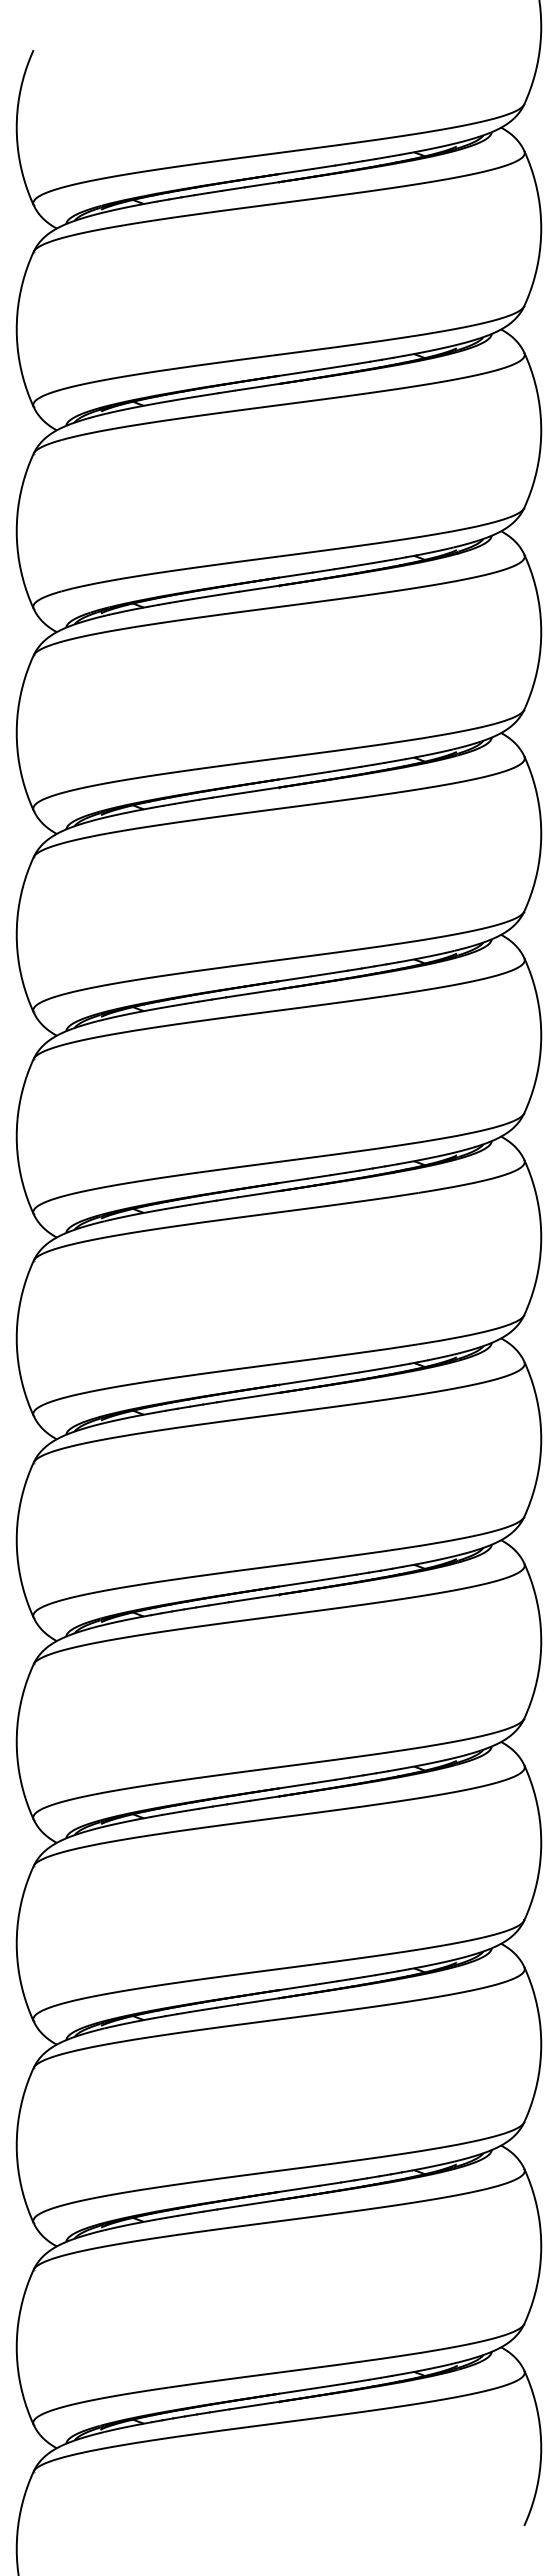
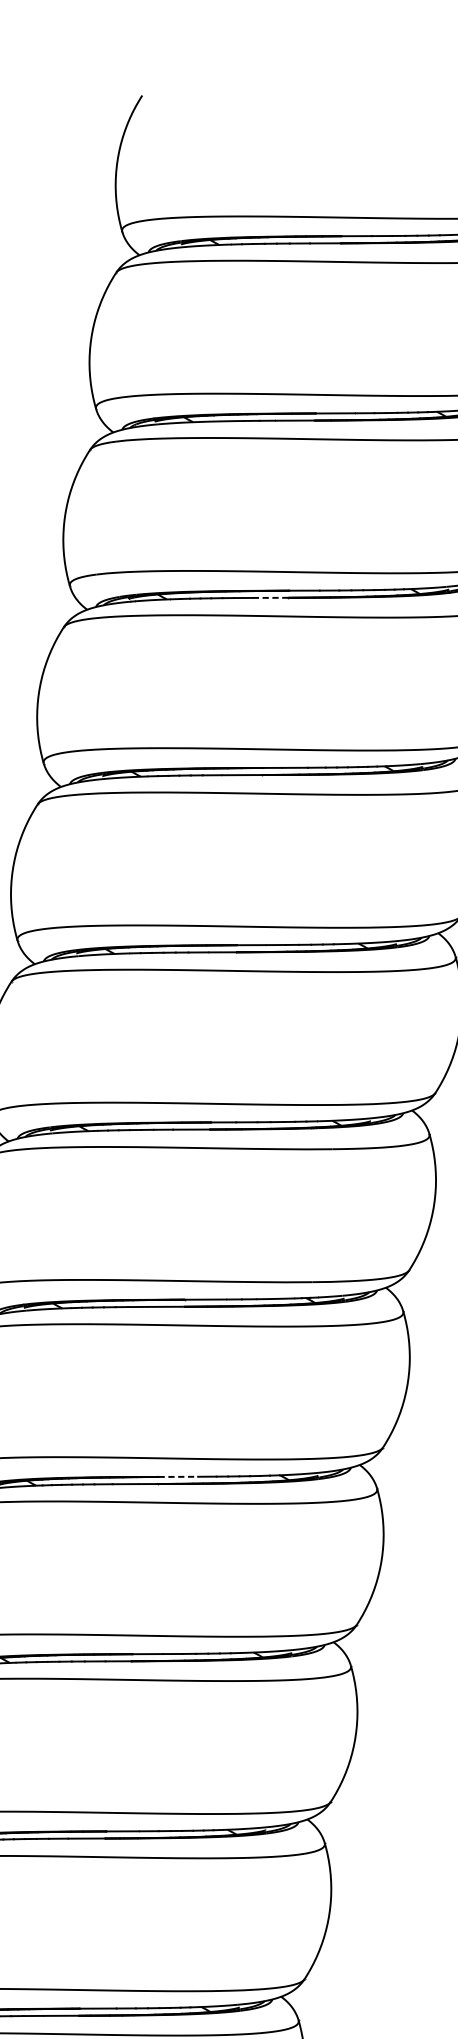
line: (258, 588) -> (270, 597), solid -> dashed
line: (300, 1583) -> (177, 1476), solid -> dashed

